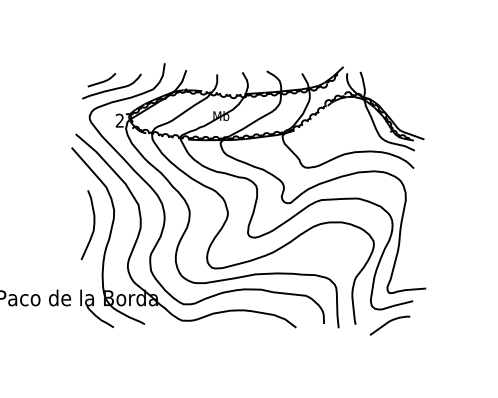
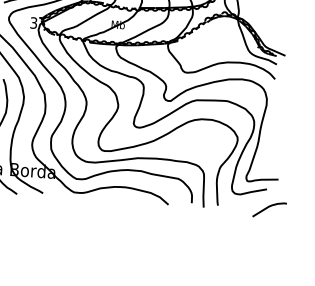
text: (119, 120) -> (33, 22), 2 -> 3
curve: (388, 323) -> (268, 208), moved

